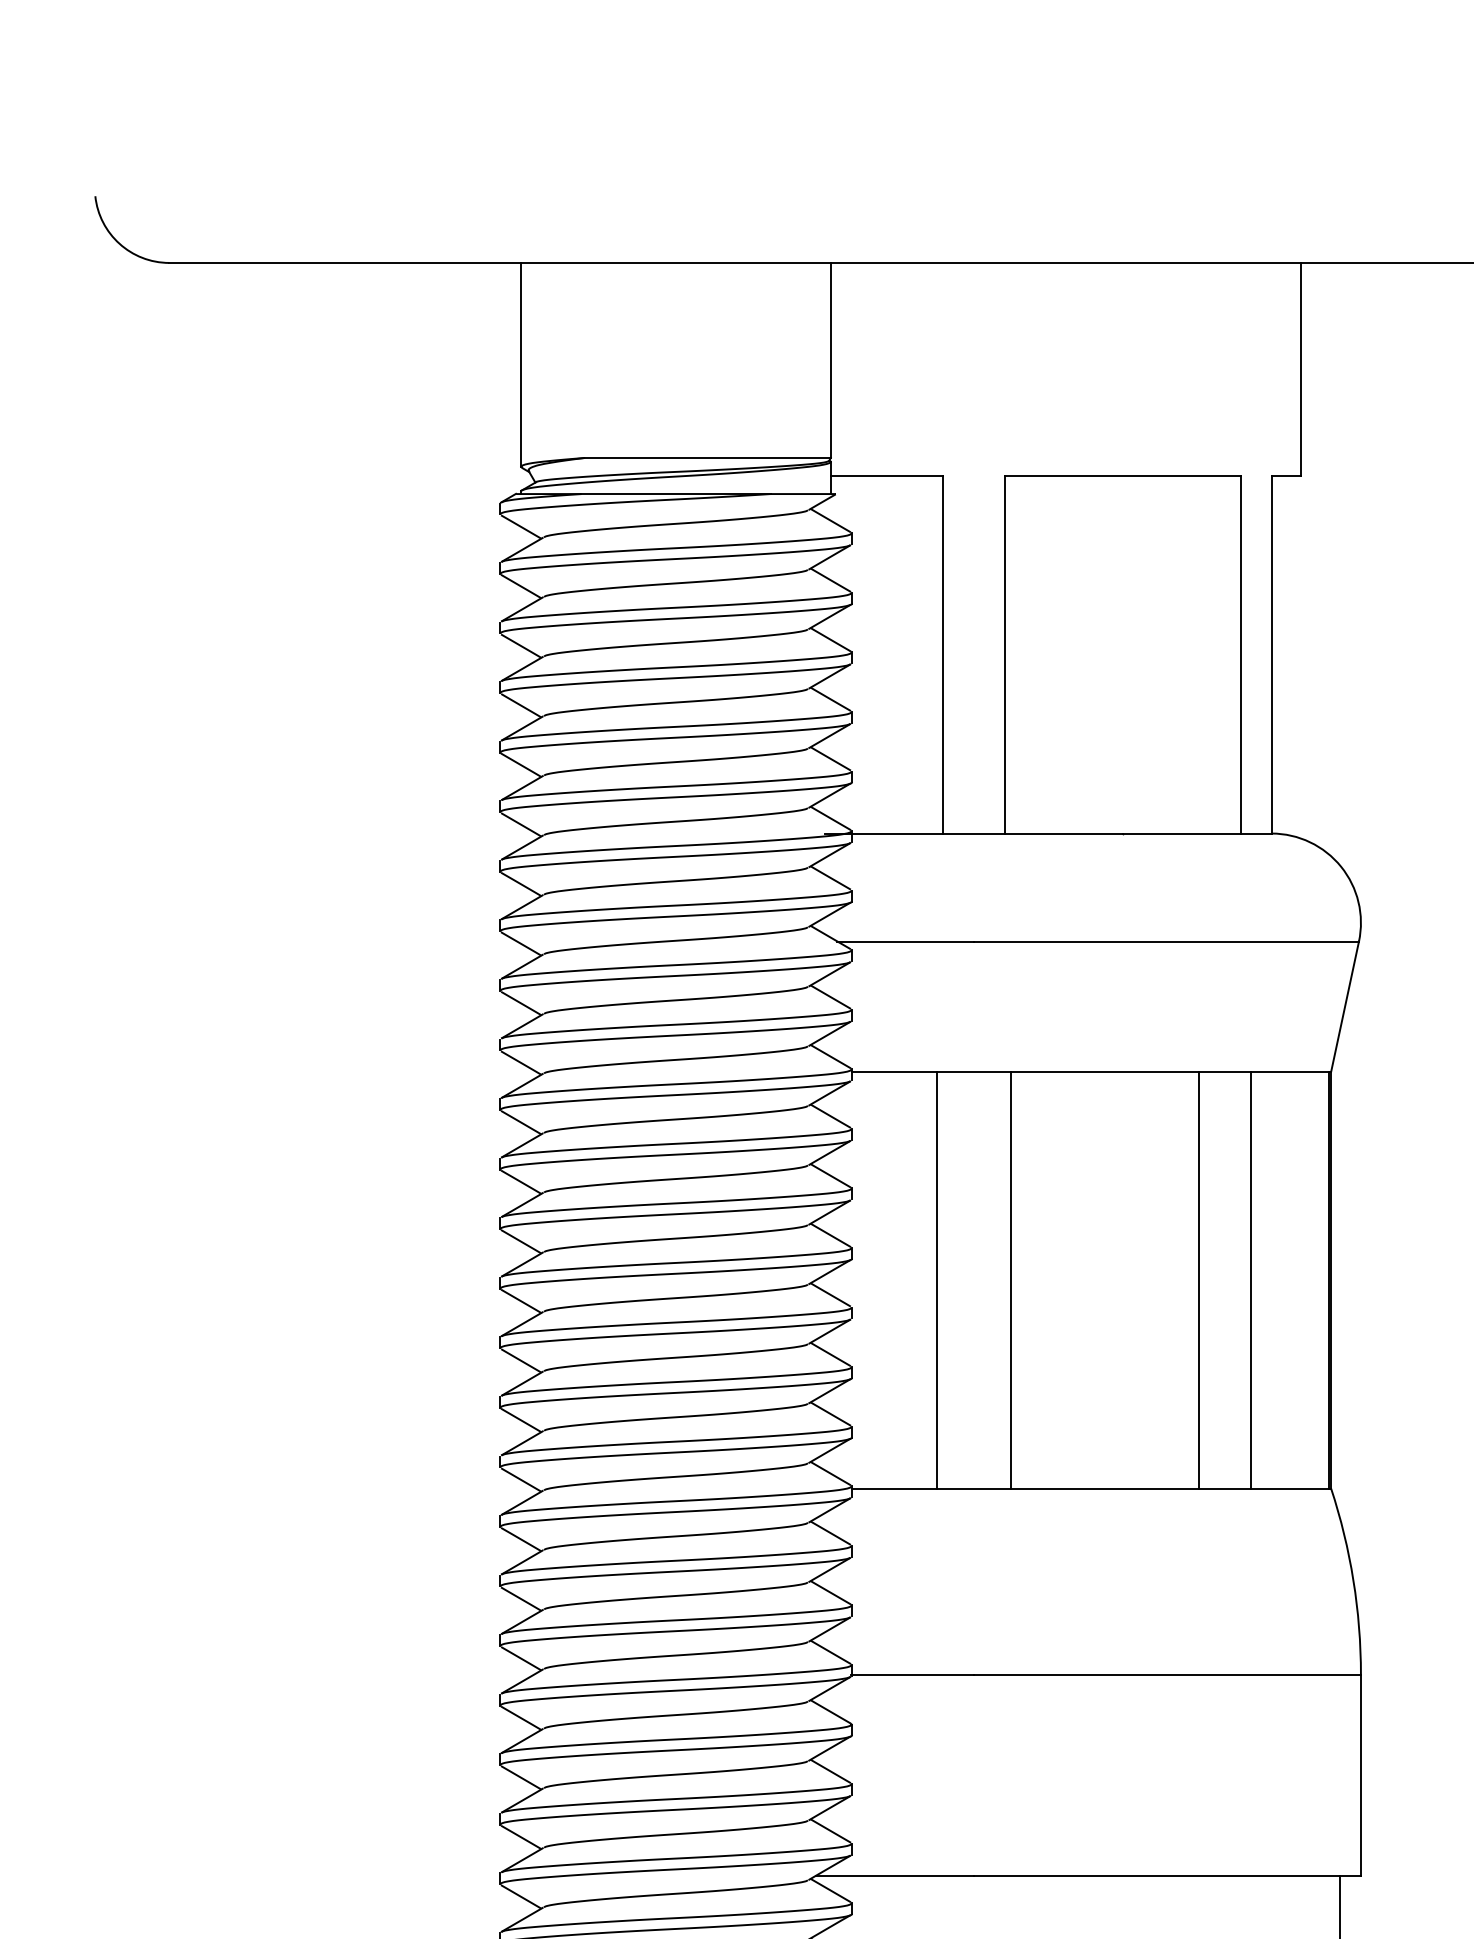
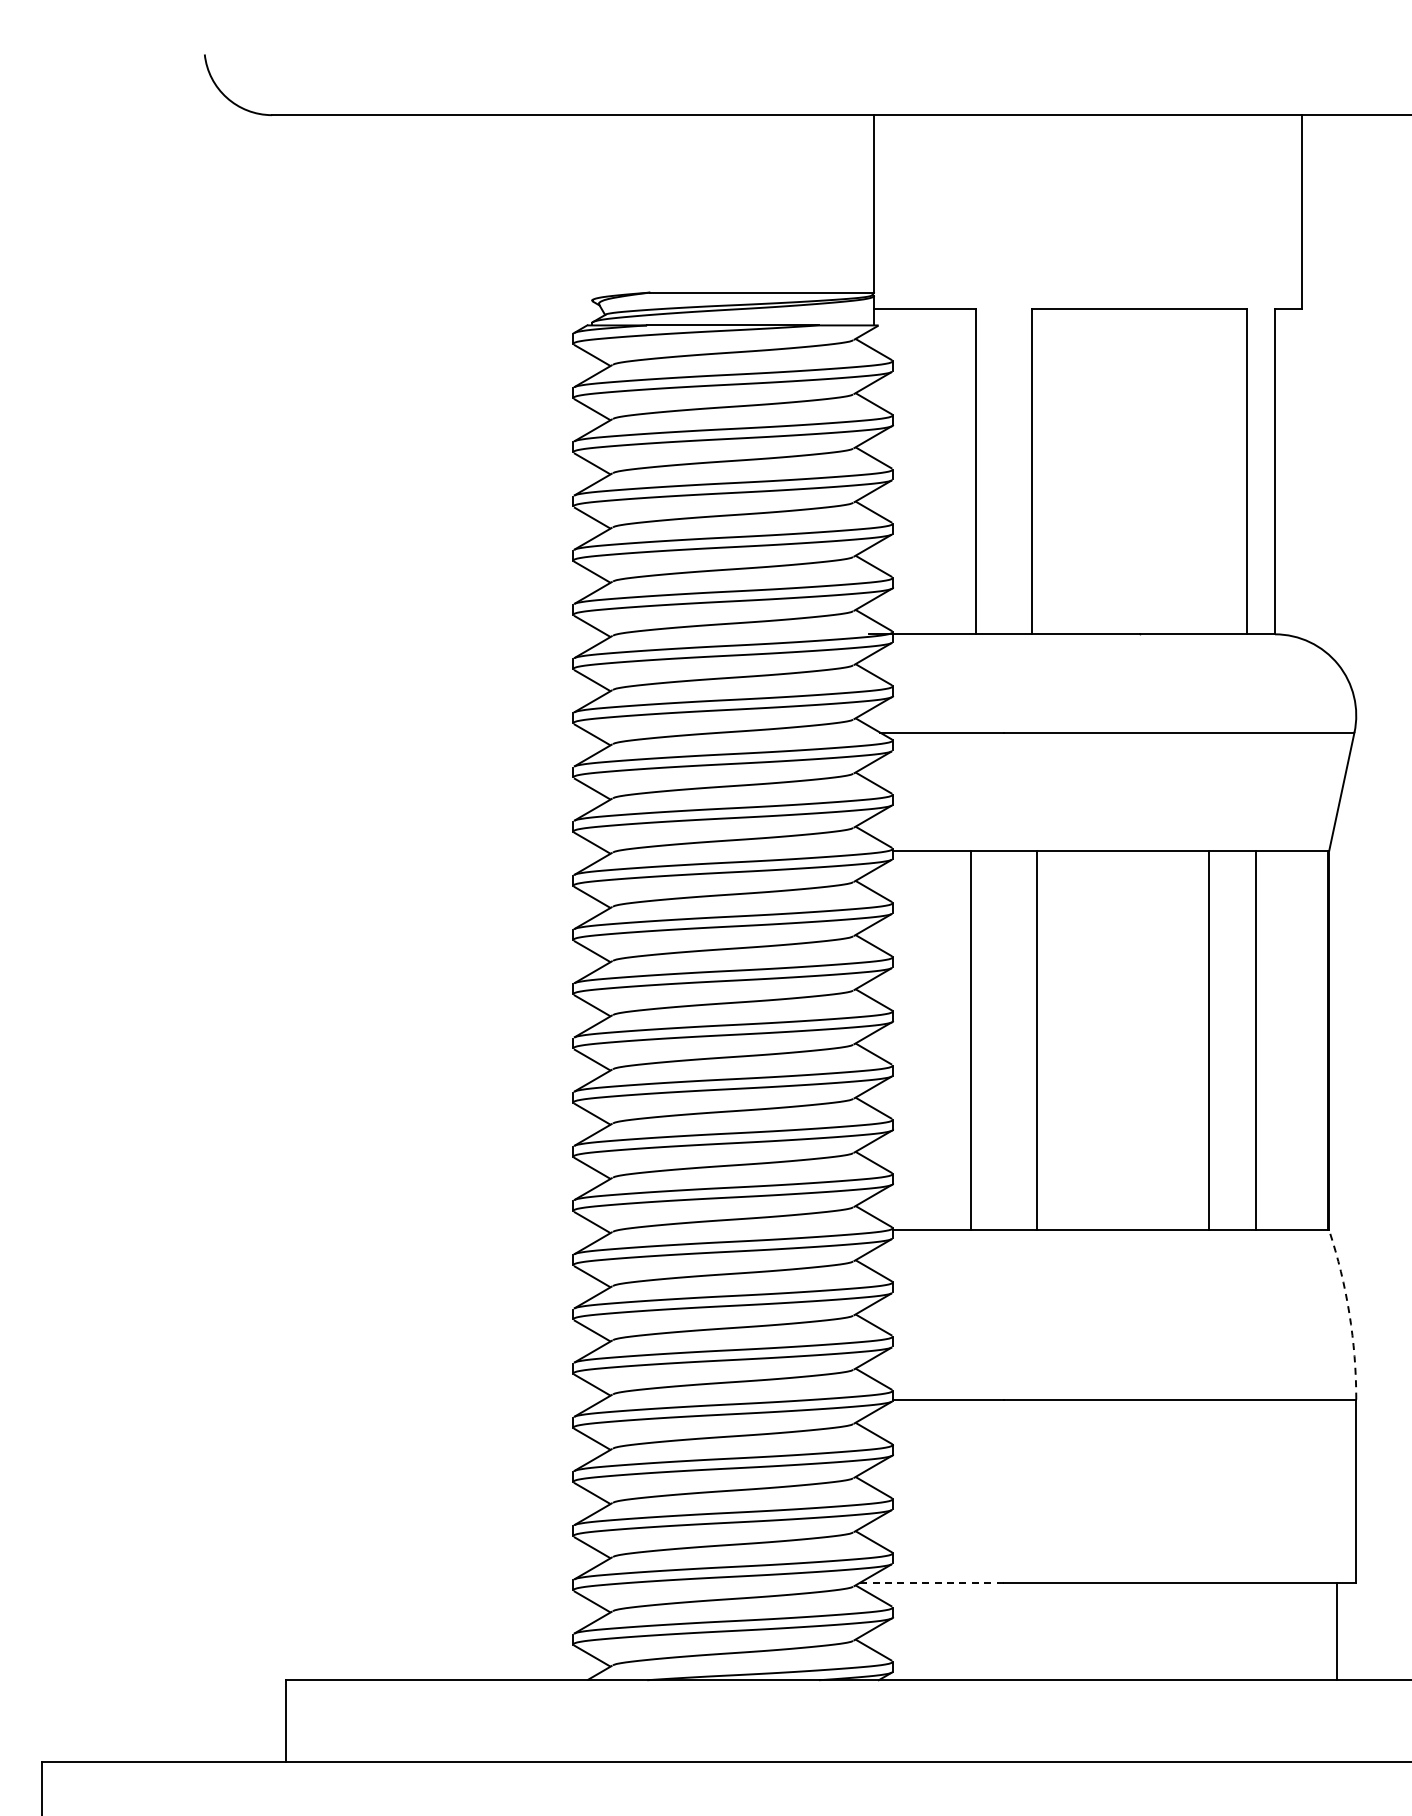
line: (521, 364) -> (592, 207), removed
arc: (1353, 1580) -> (1349, 1313), solid -> dashed
line: (895, 1875) -> (932, 1582), solid -> dashed

